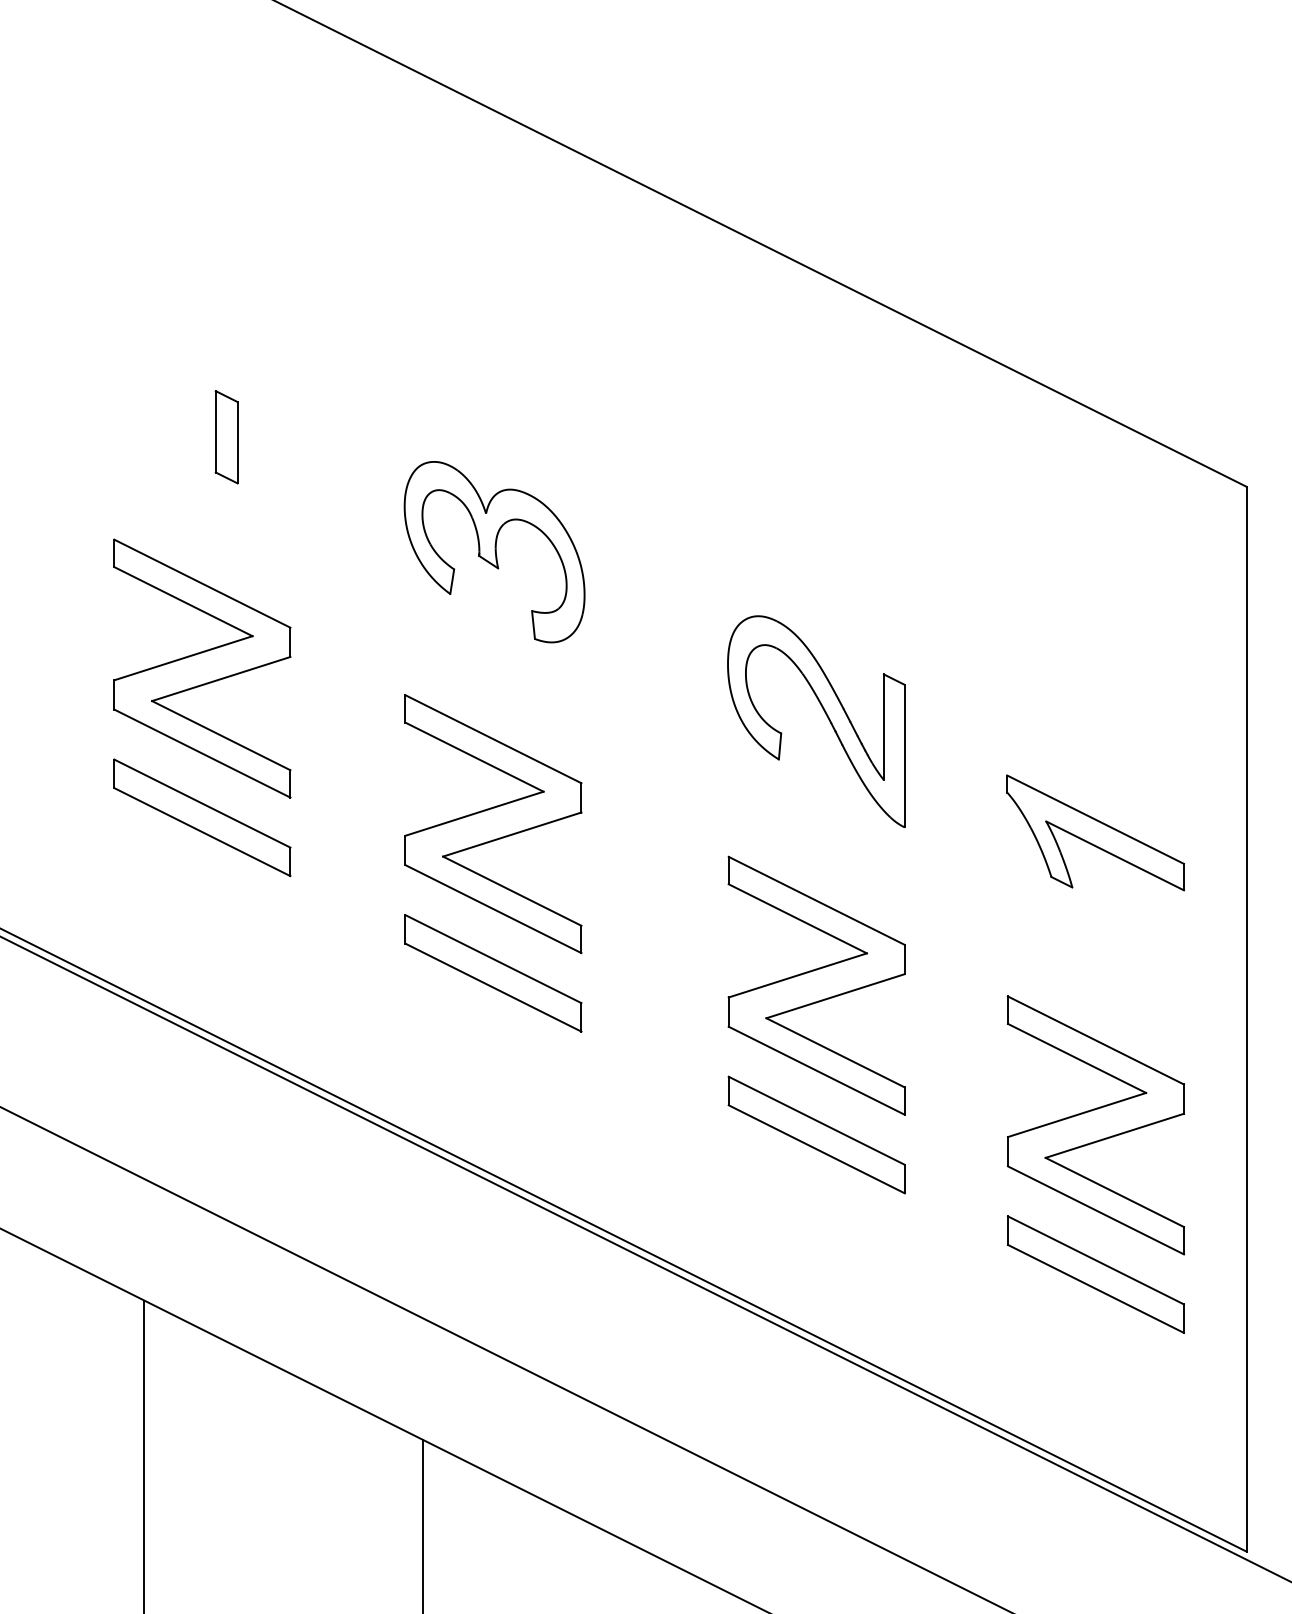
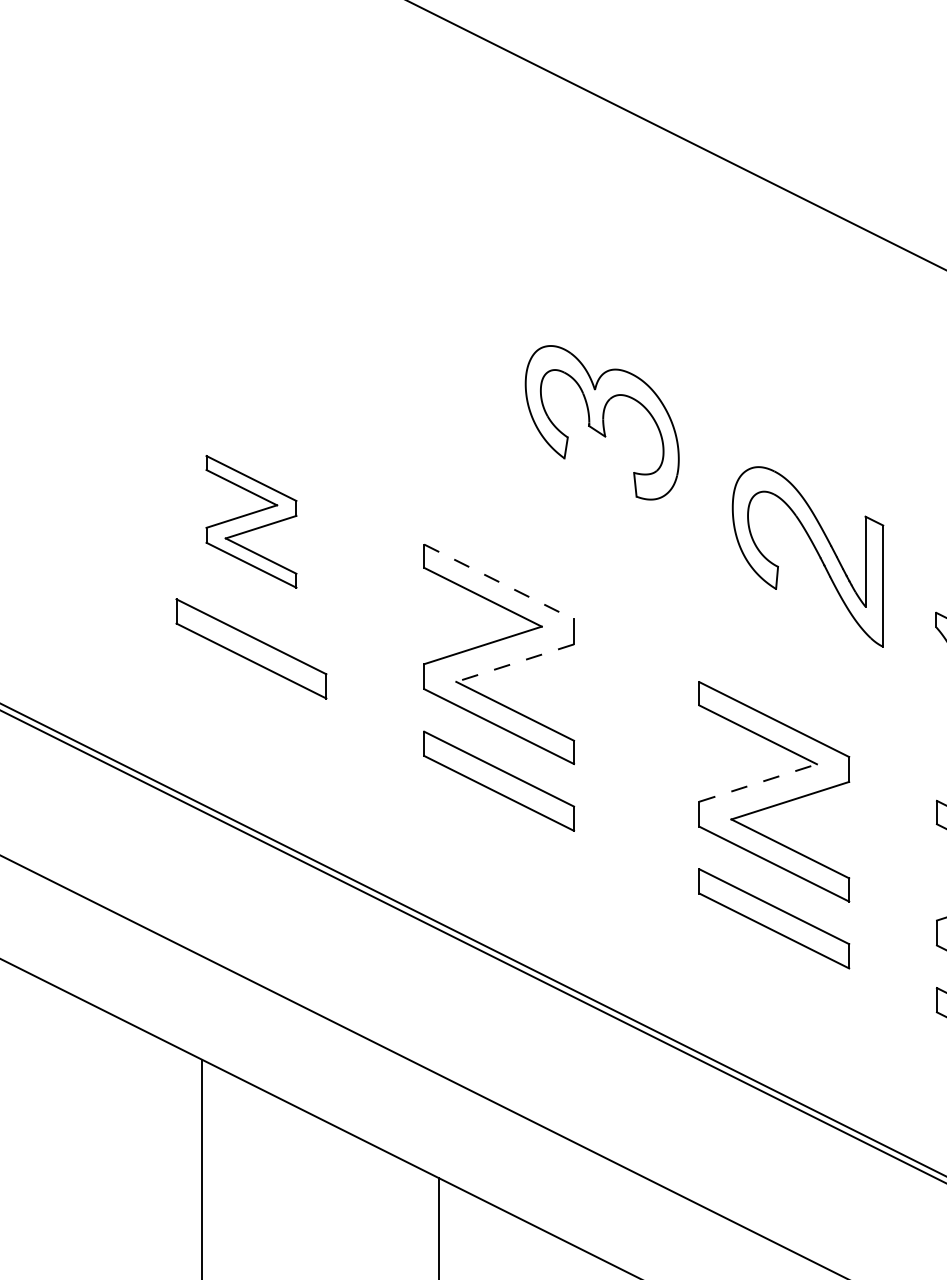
part: (226, 437) -> (271, 325), removed
part: (494, 552) -> (602, 423), moved
part: (202, 668) -> (251, 521), size x0.6
part: (826, 716) -> (816, 552), moved
line: (493, 739) -> (499, 582), solid -> dashed
line: (512, 834) -> (515, 663), solid -> dashed
line: (797, 975) -> (757, 783), solid -> dashed

